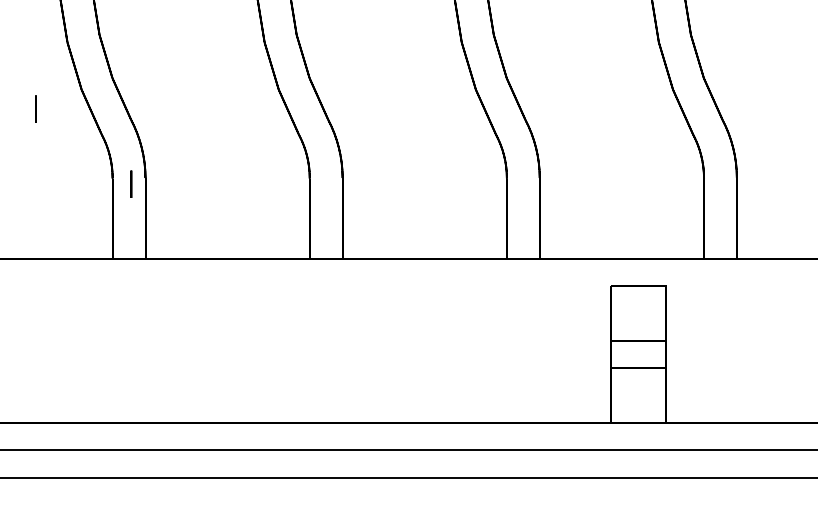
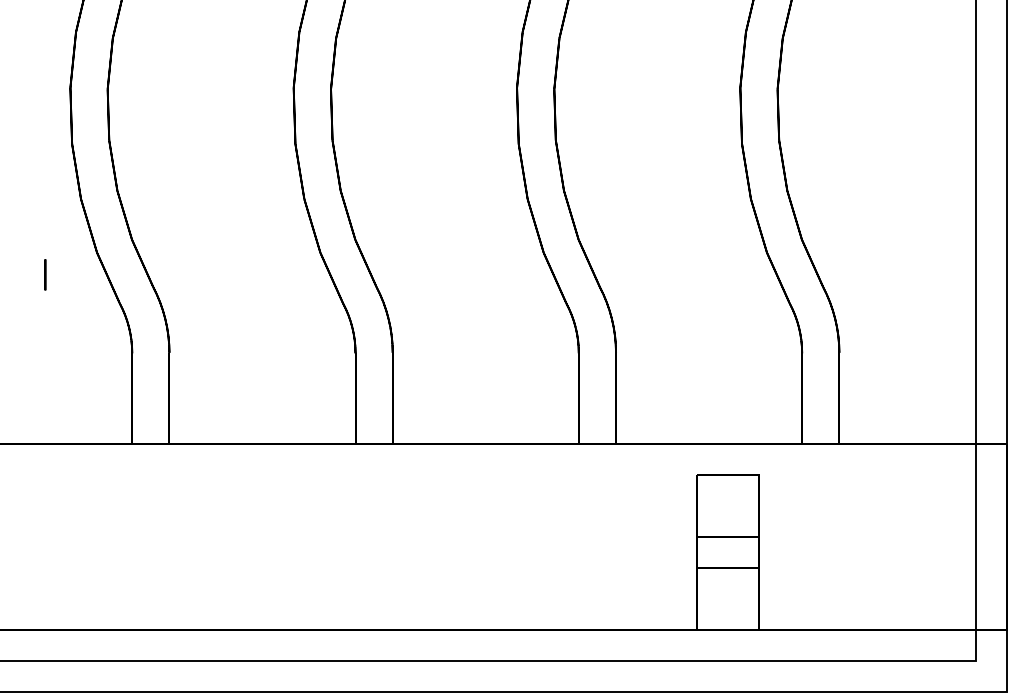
circle: (131, 183) -> (153, 359), removed

